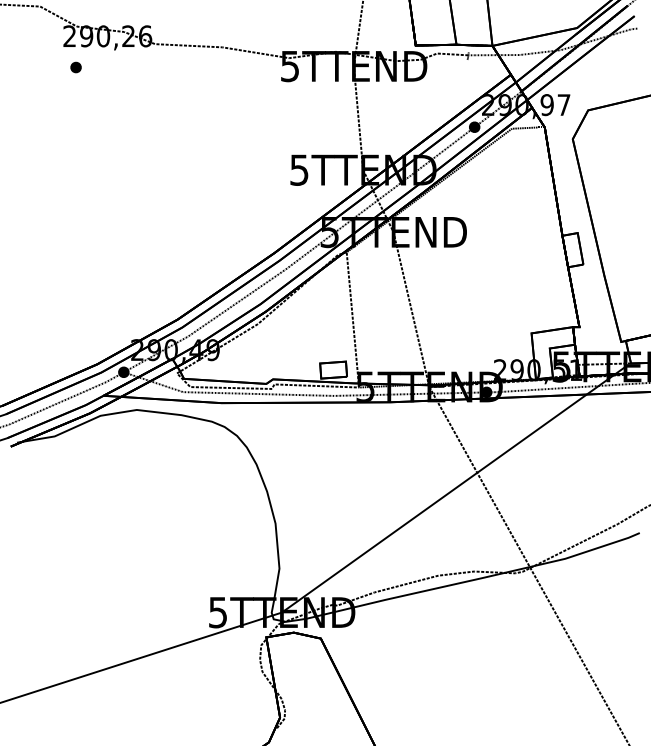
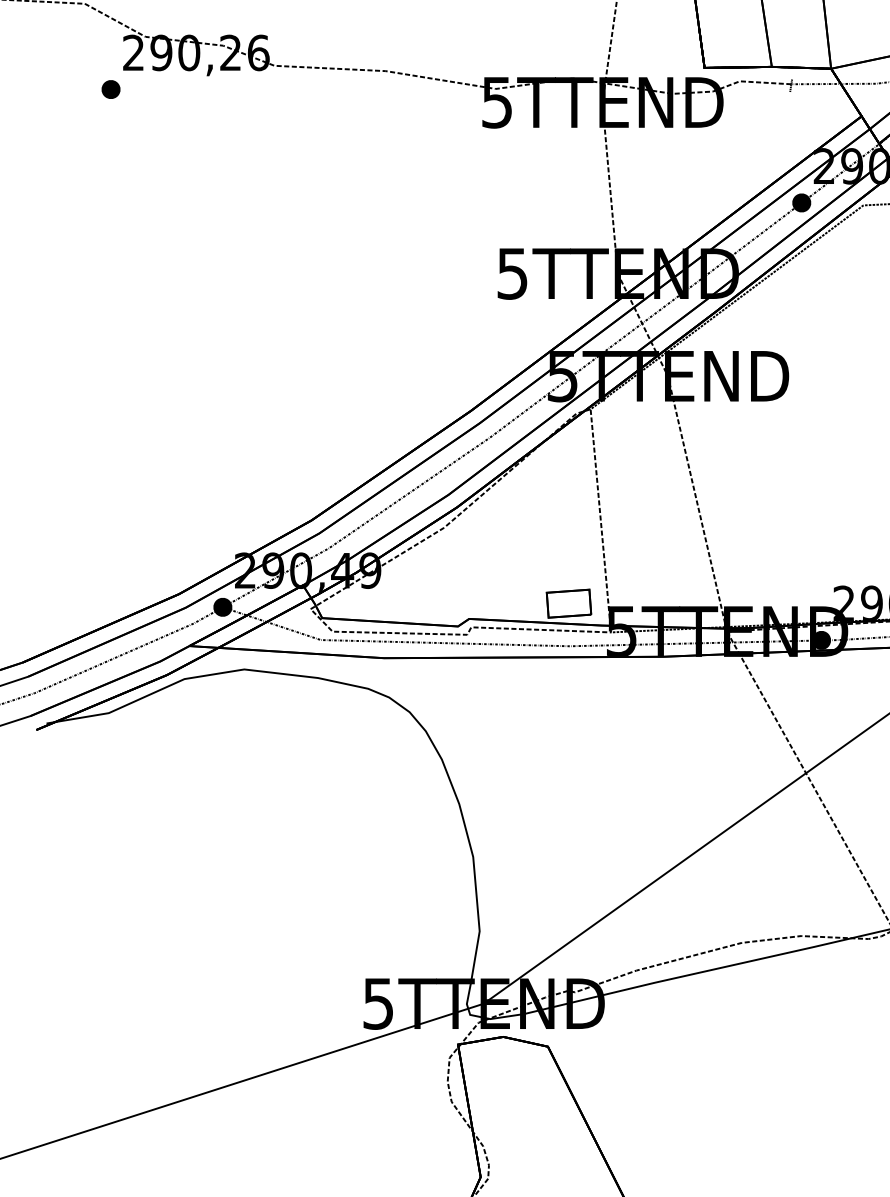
part: (75, 67) -> (110, 89), moved

